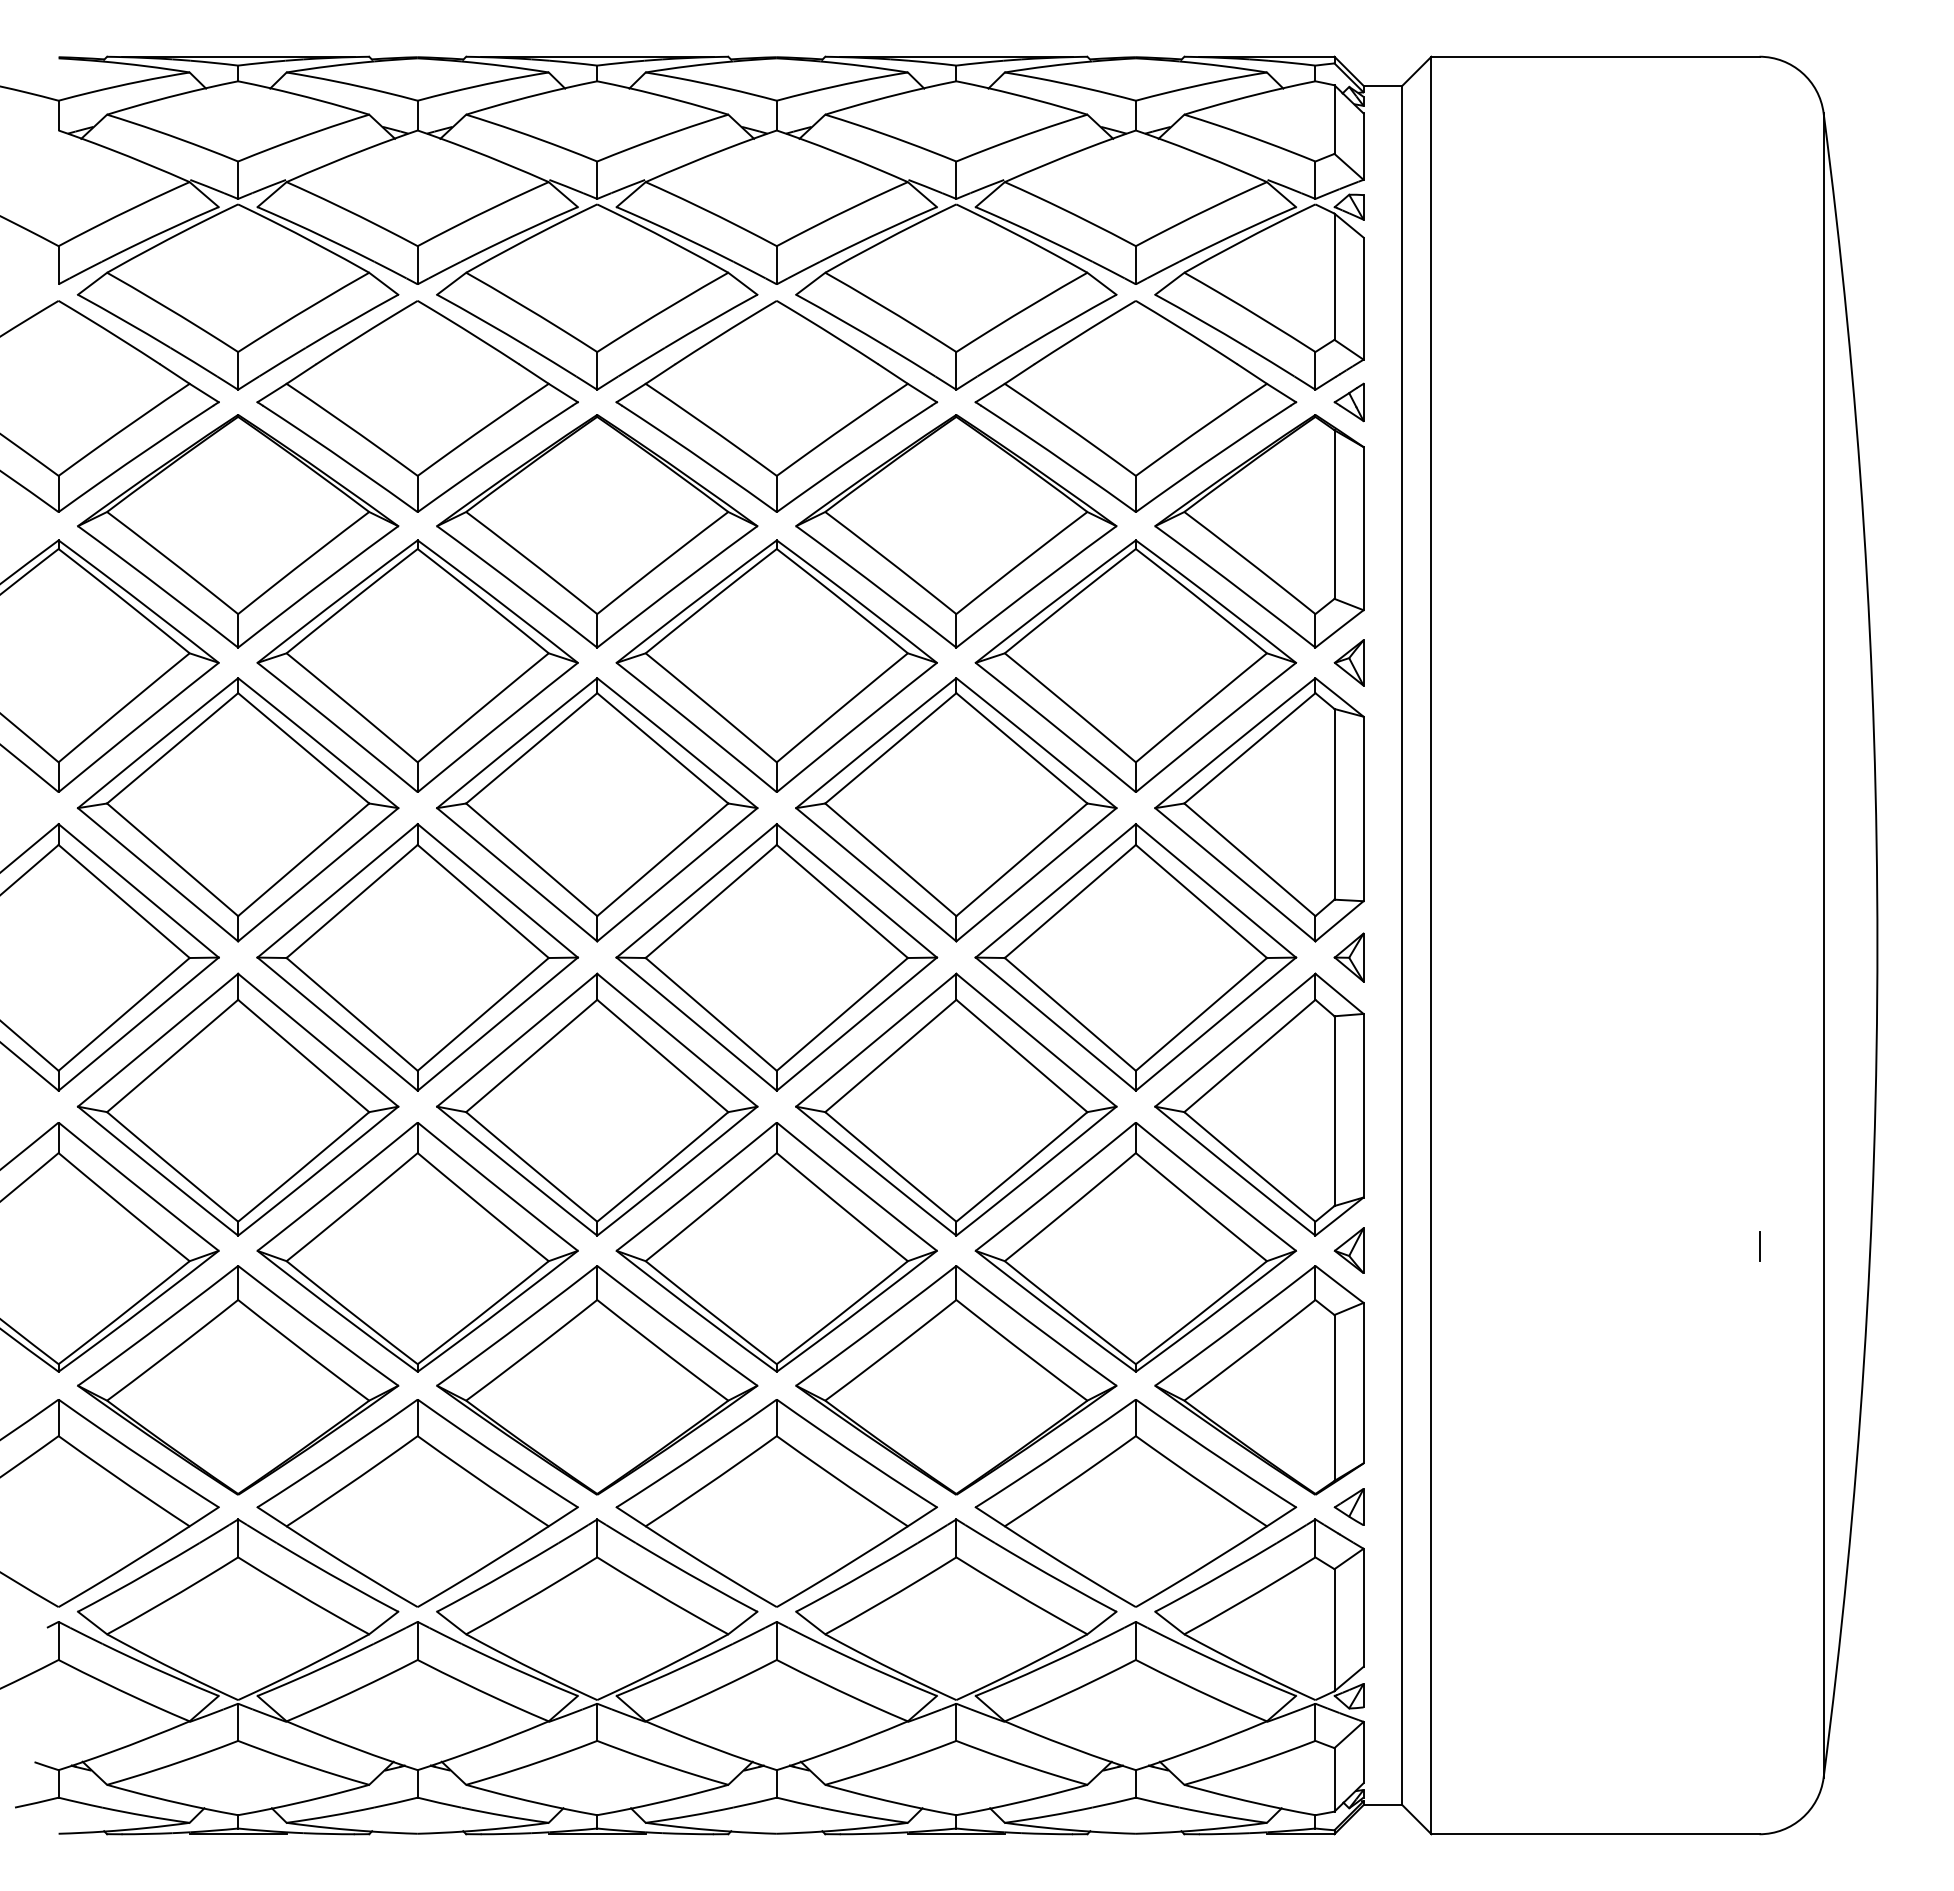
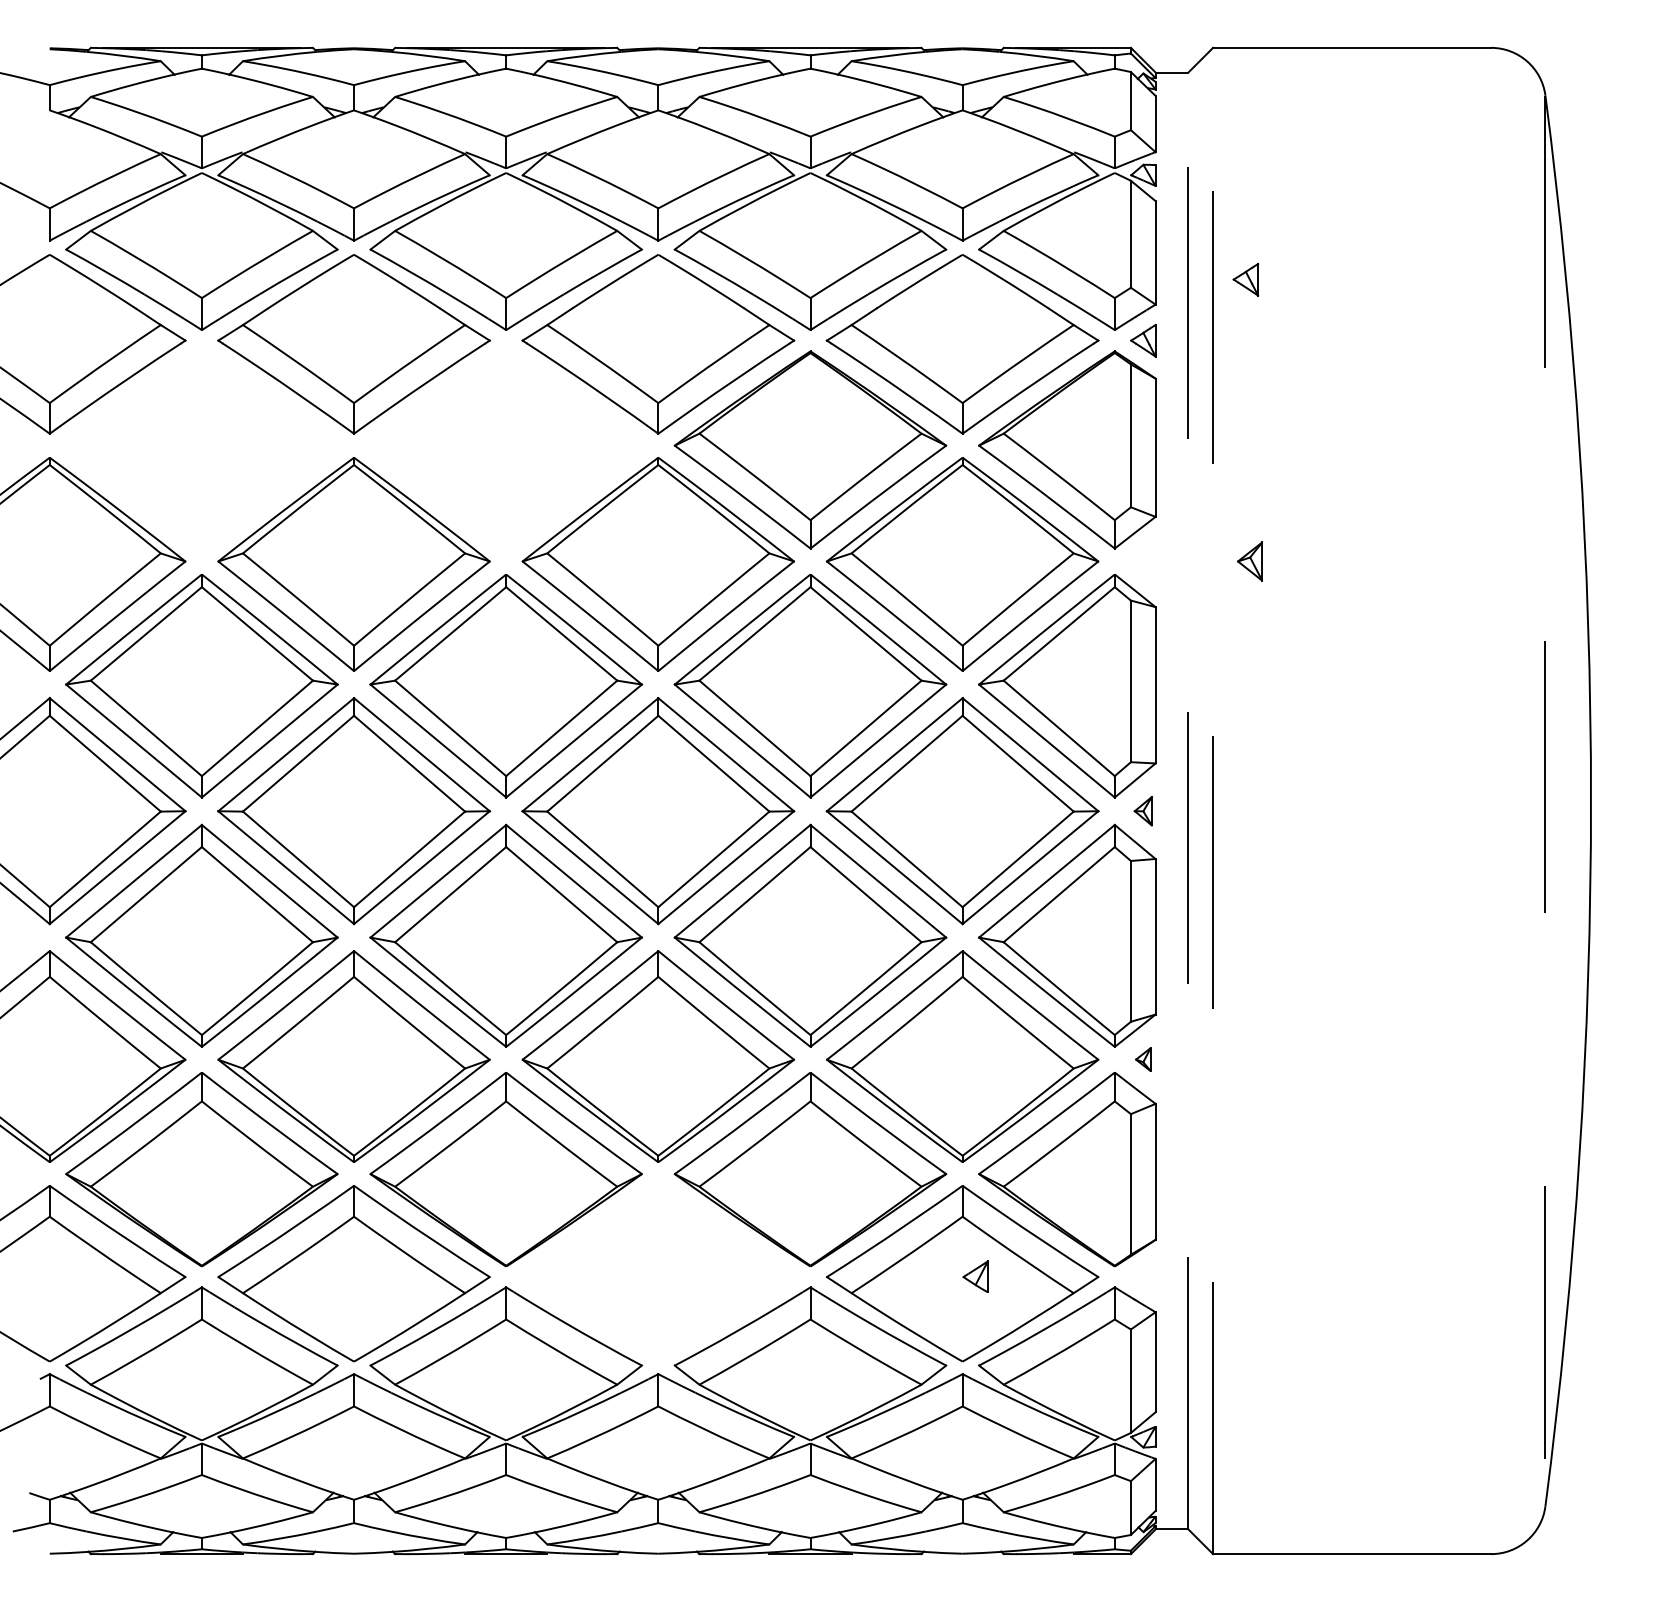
part: (1469, 330) -> (1245, 279), added
part: (238, 531) -> (202, 450), removed
part: (597, 531) -> (506, 450), removed
part: (1348, 662) -> (1249, 561), moved
line: (1402, 945) -> (1188, 801), solid -> dashed
line: (1431, 945) -> (1213, 801), solid -> dashed
line: (1823, 945) -> (1545, 801), solid -> dashed
part: (1348, 957) -> (1142, 811), size x0.7
line: (1759, 1246) -> (1491, 1056), removed
part: (1348, 1250) -> (1142, 1059), size x0.6
part: (776, 1503) -> (658, 1273), removed
part: (1348, 1506) -> (975, 1276), moved

